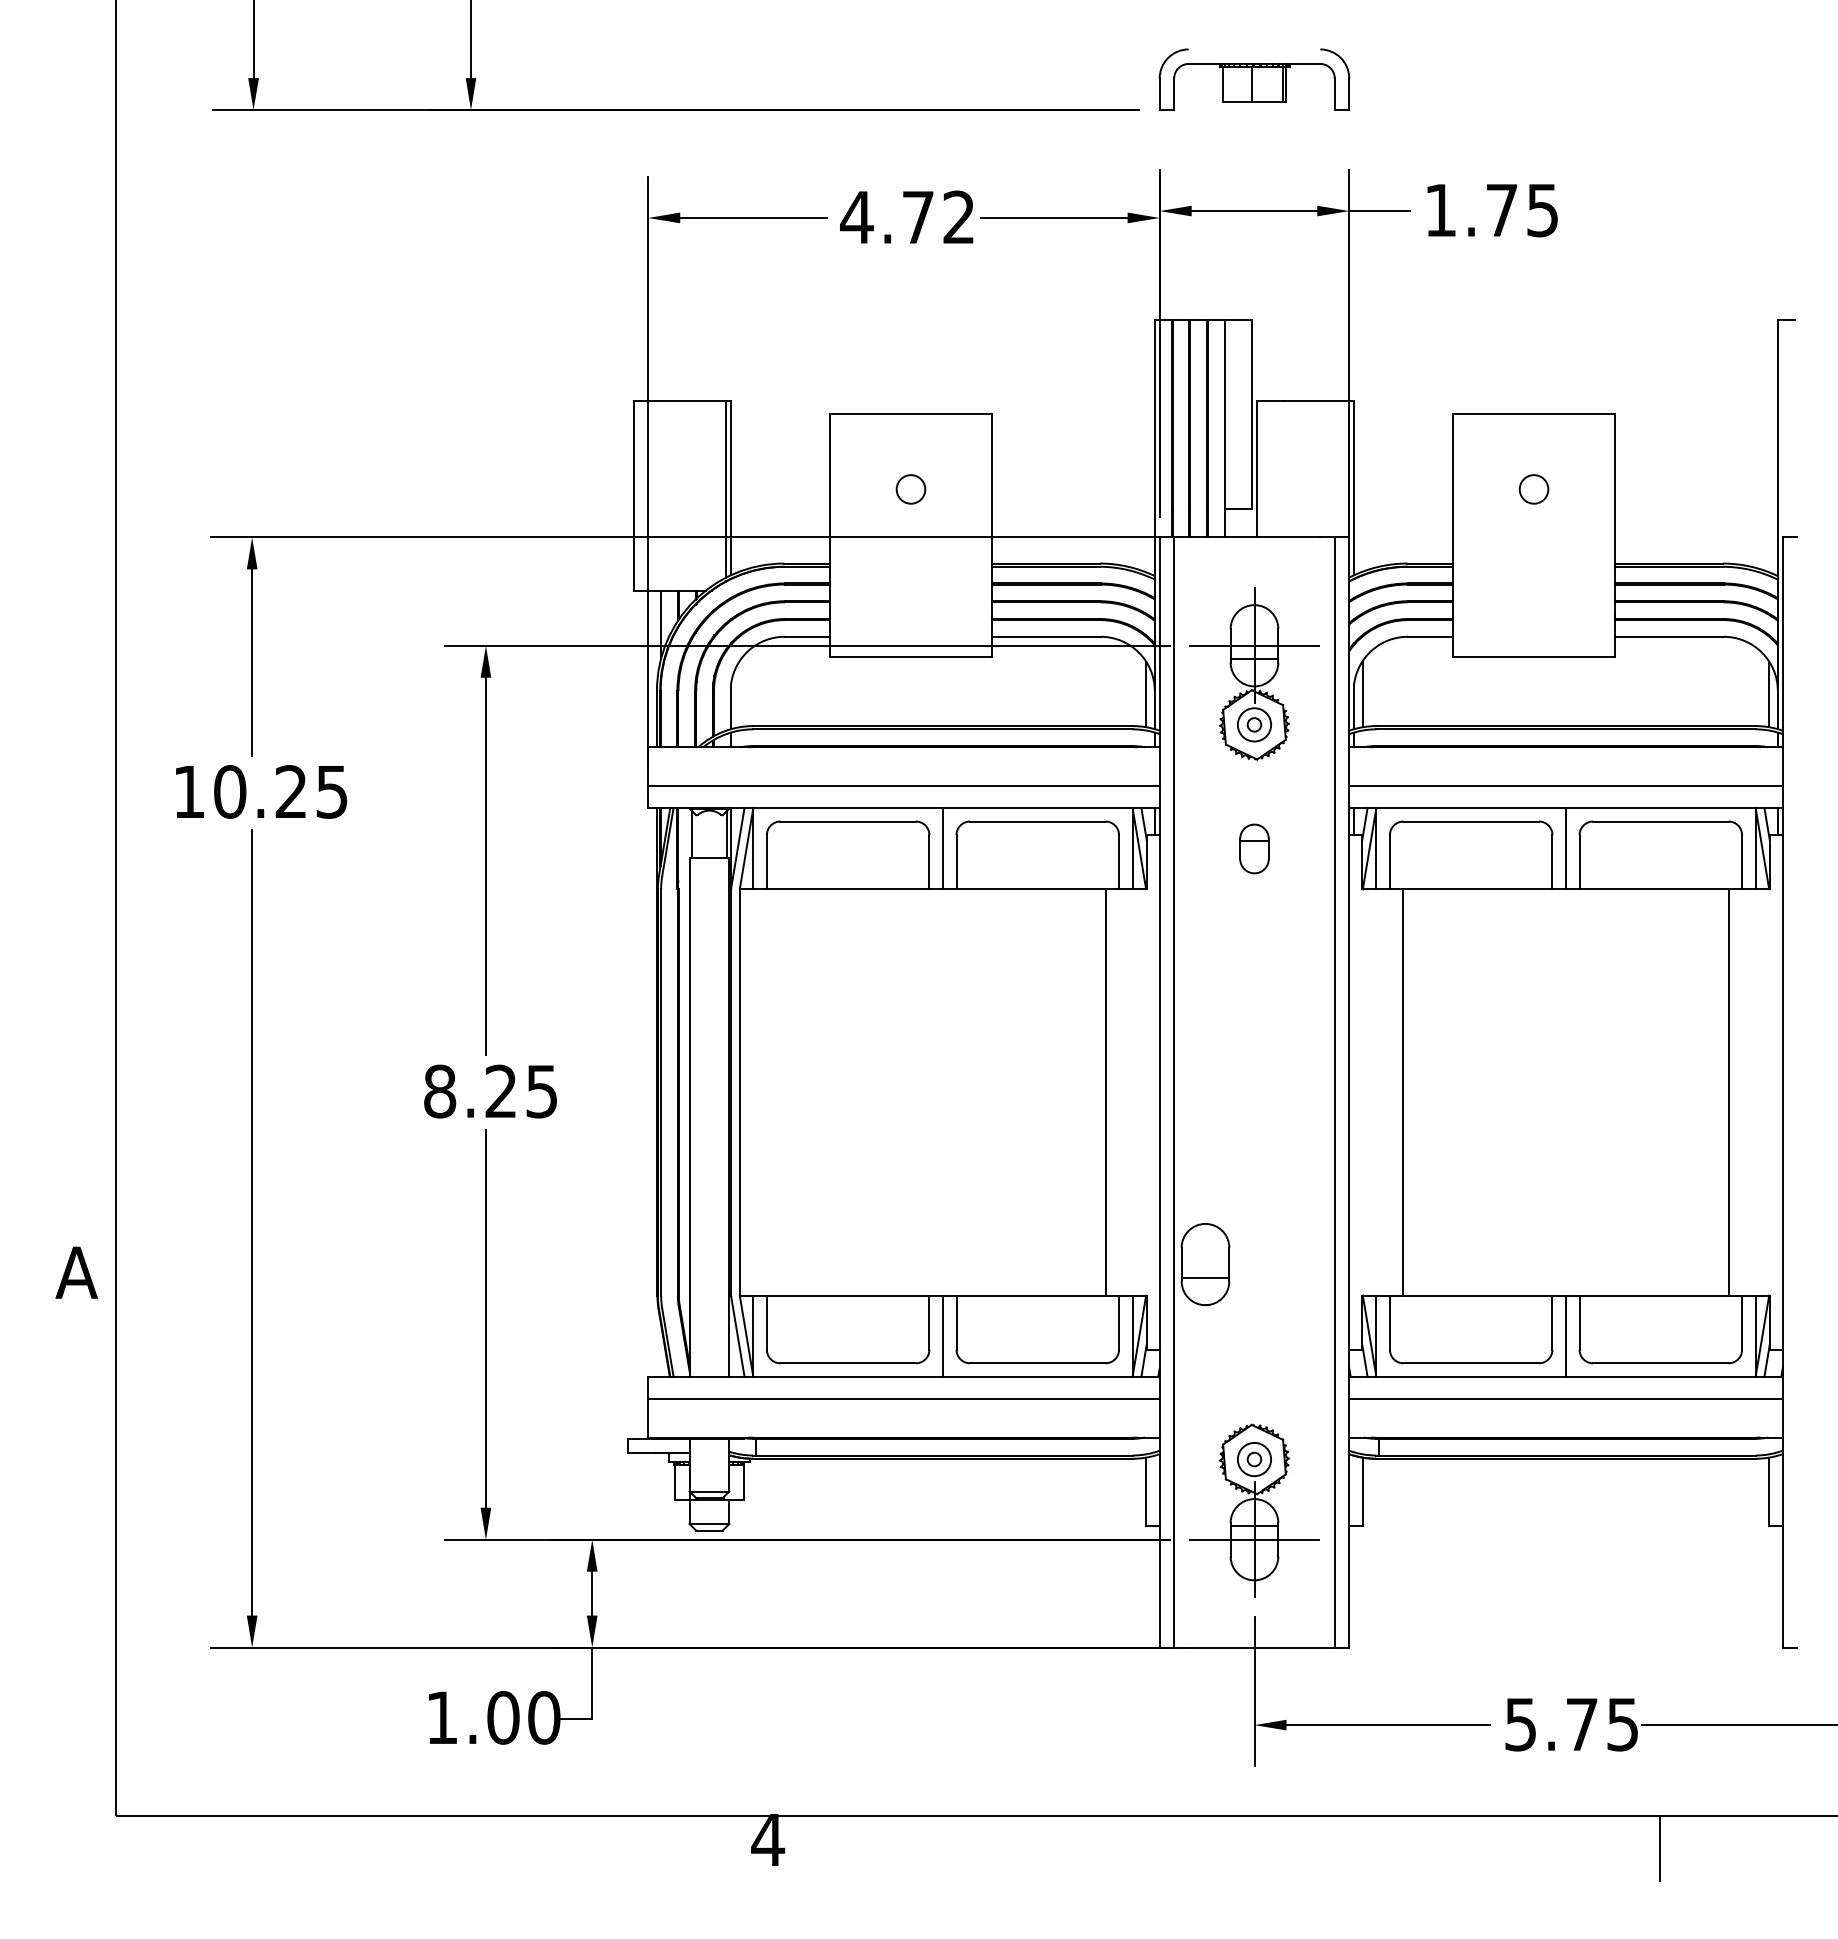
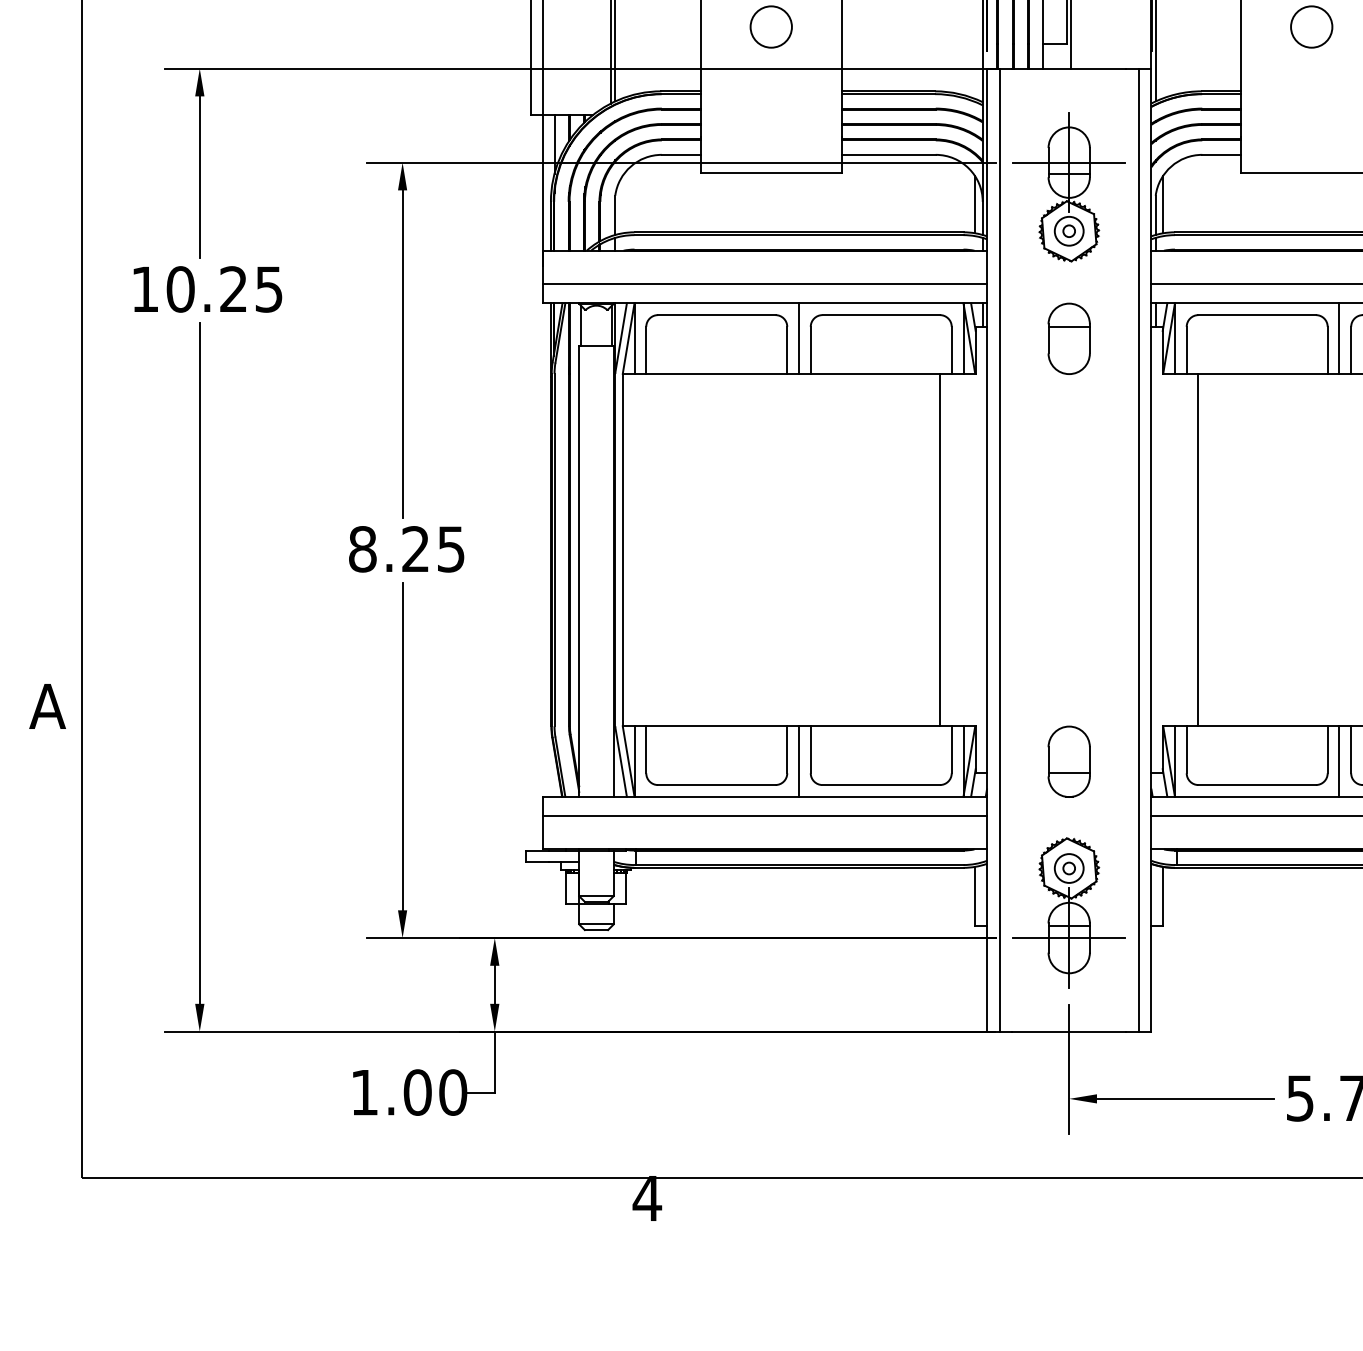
circle: (910, 489) -> (770, 27), size x1.67
circle: (1533, 489) -> (1311, 27), size x1.67
part: (1254, 848) -> (1069, 338), size x1.67
part: (1205, 1264) -> (1069, 761), moved

